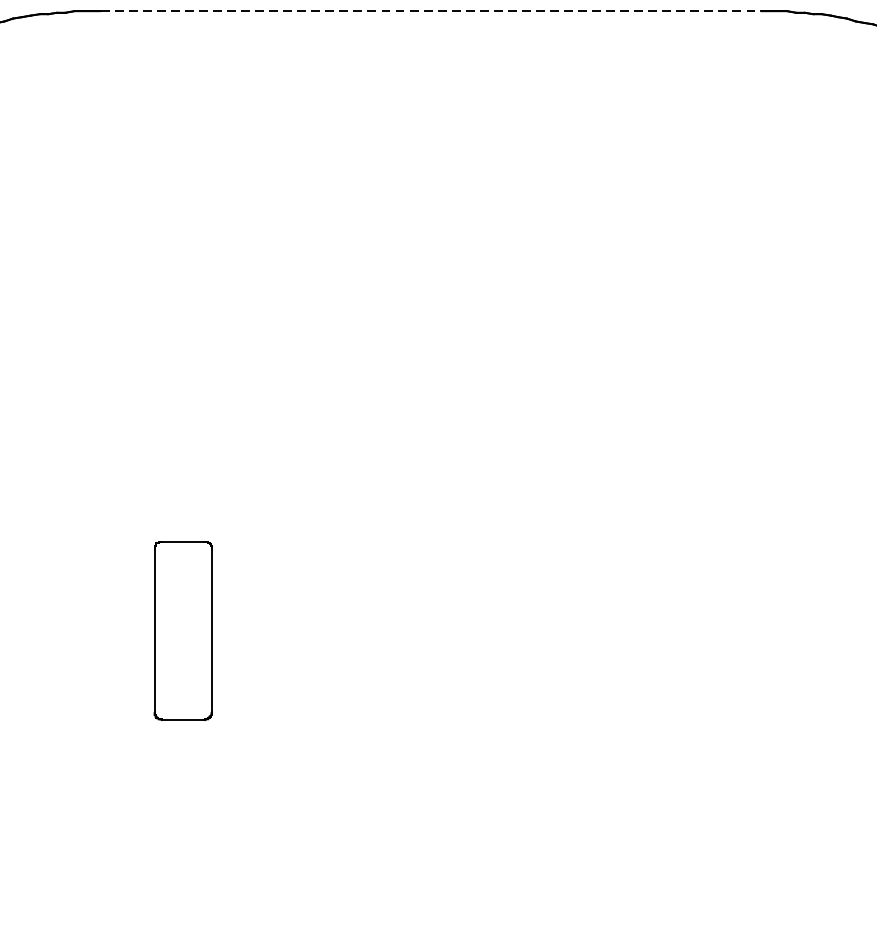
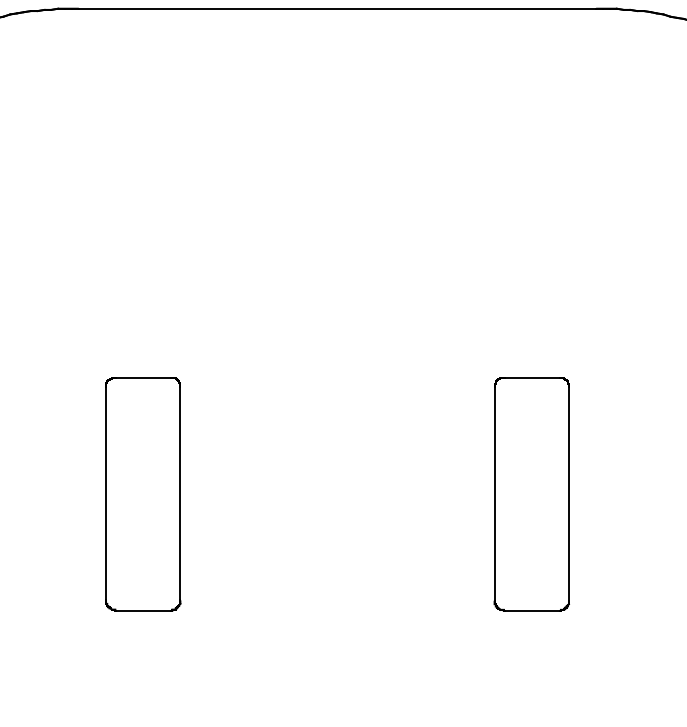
line: (430, 10) -> (337, 8), dashed -> solid
part: (183, 631) -> (143, 494), size x1.67
part: (678, 631) -> (531, 494), added

